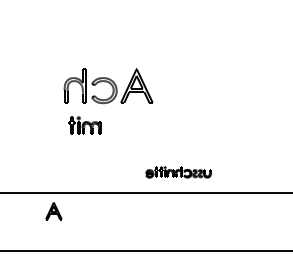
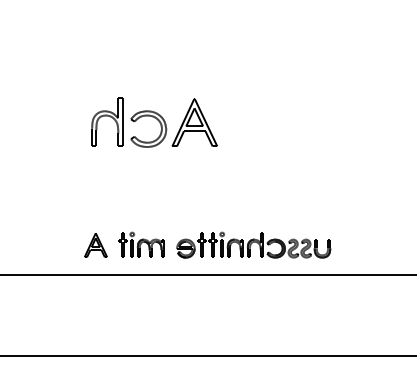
part: (85, 125) -> (141, 244), moved
part: (178, 171) -> (253, 244), size x1.67
part: (53, 211) -> (95, 245), moved

